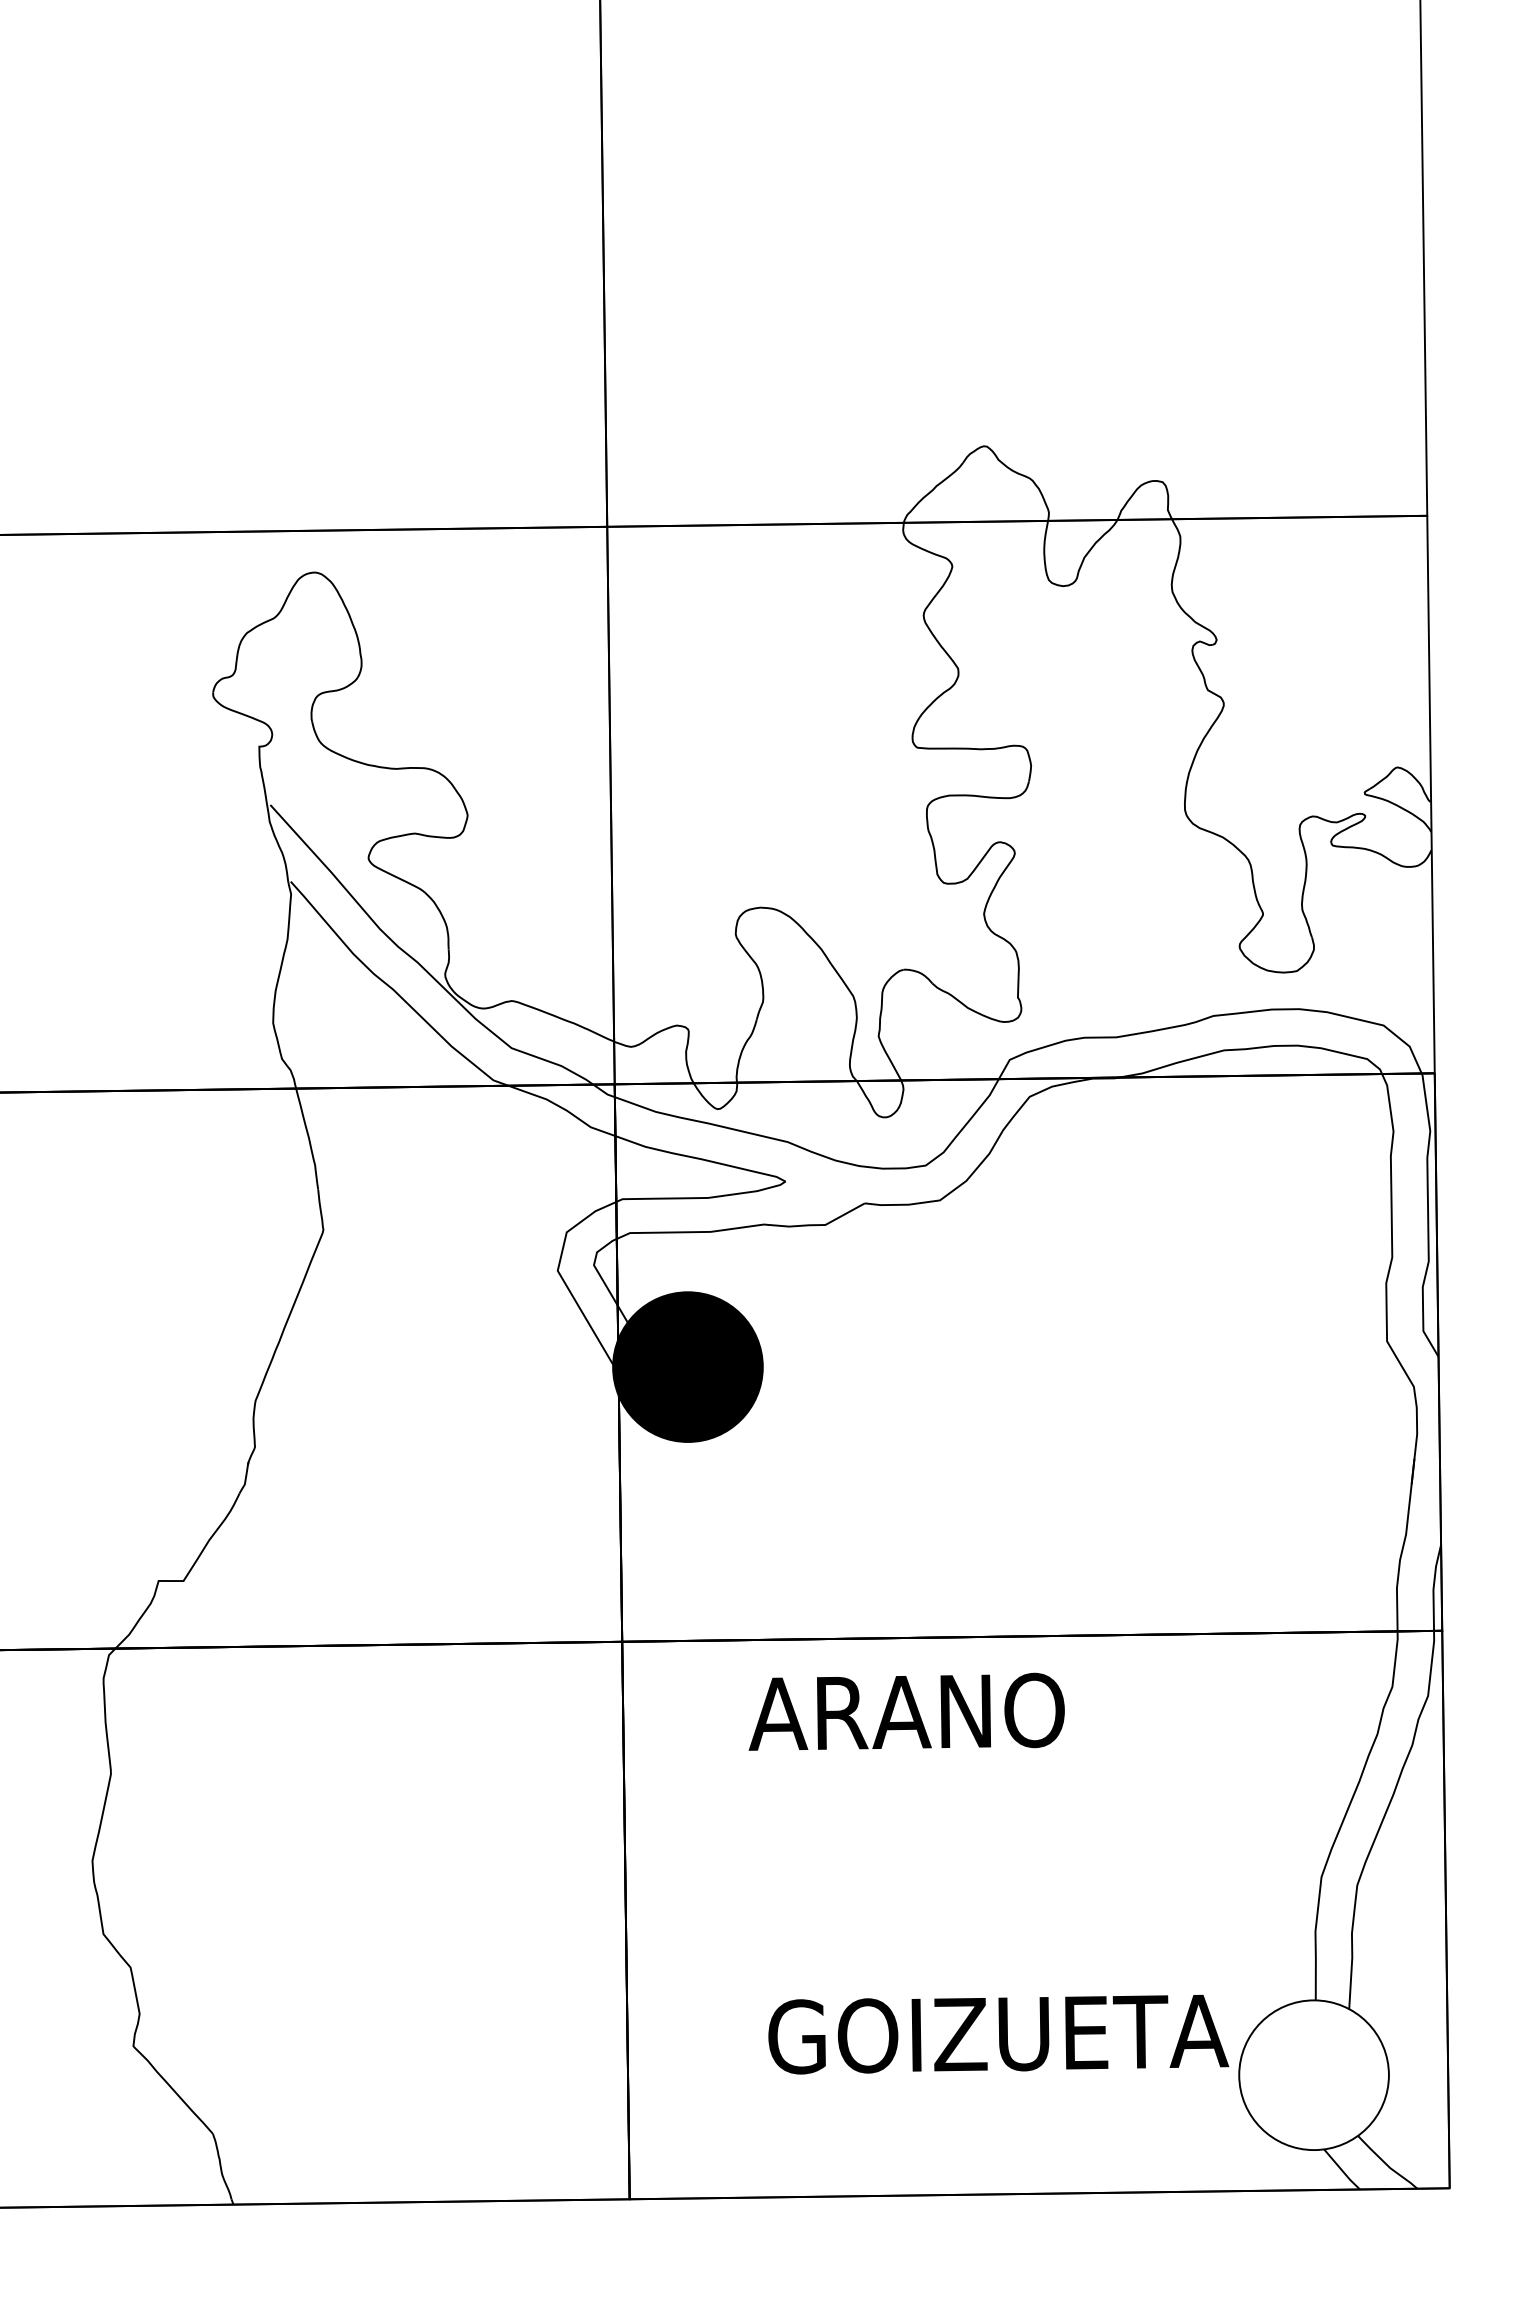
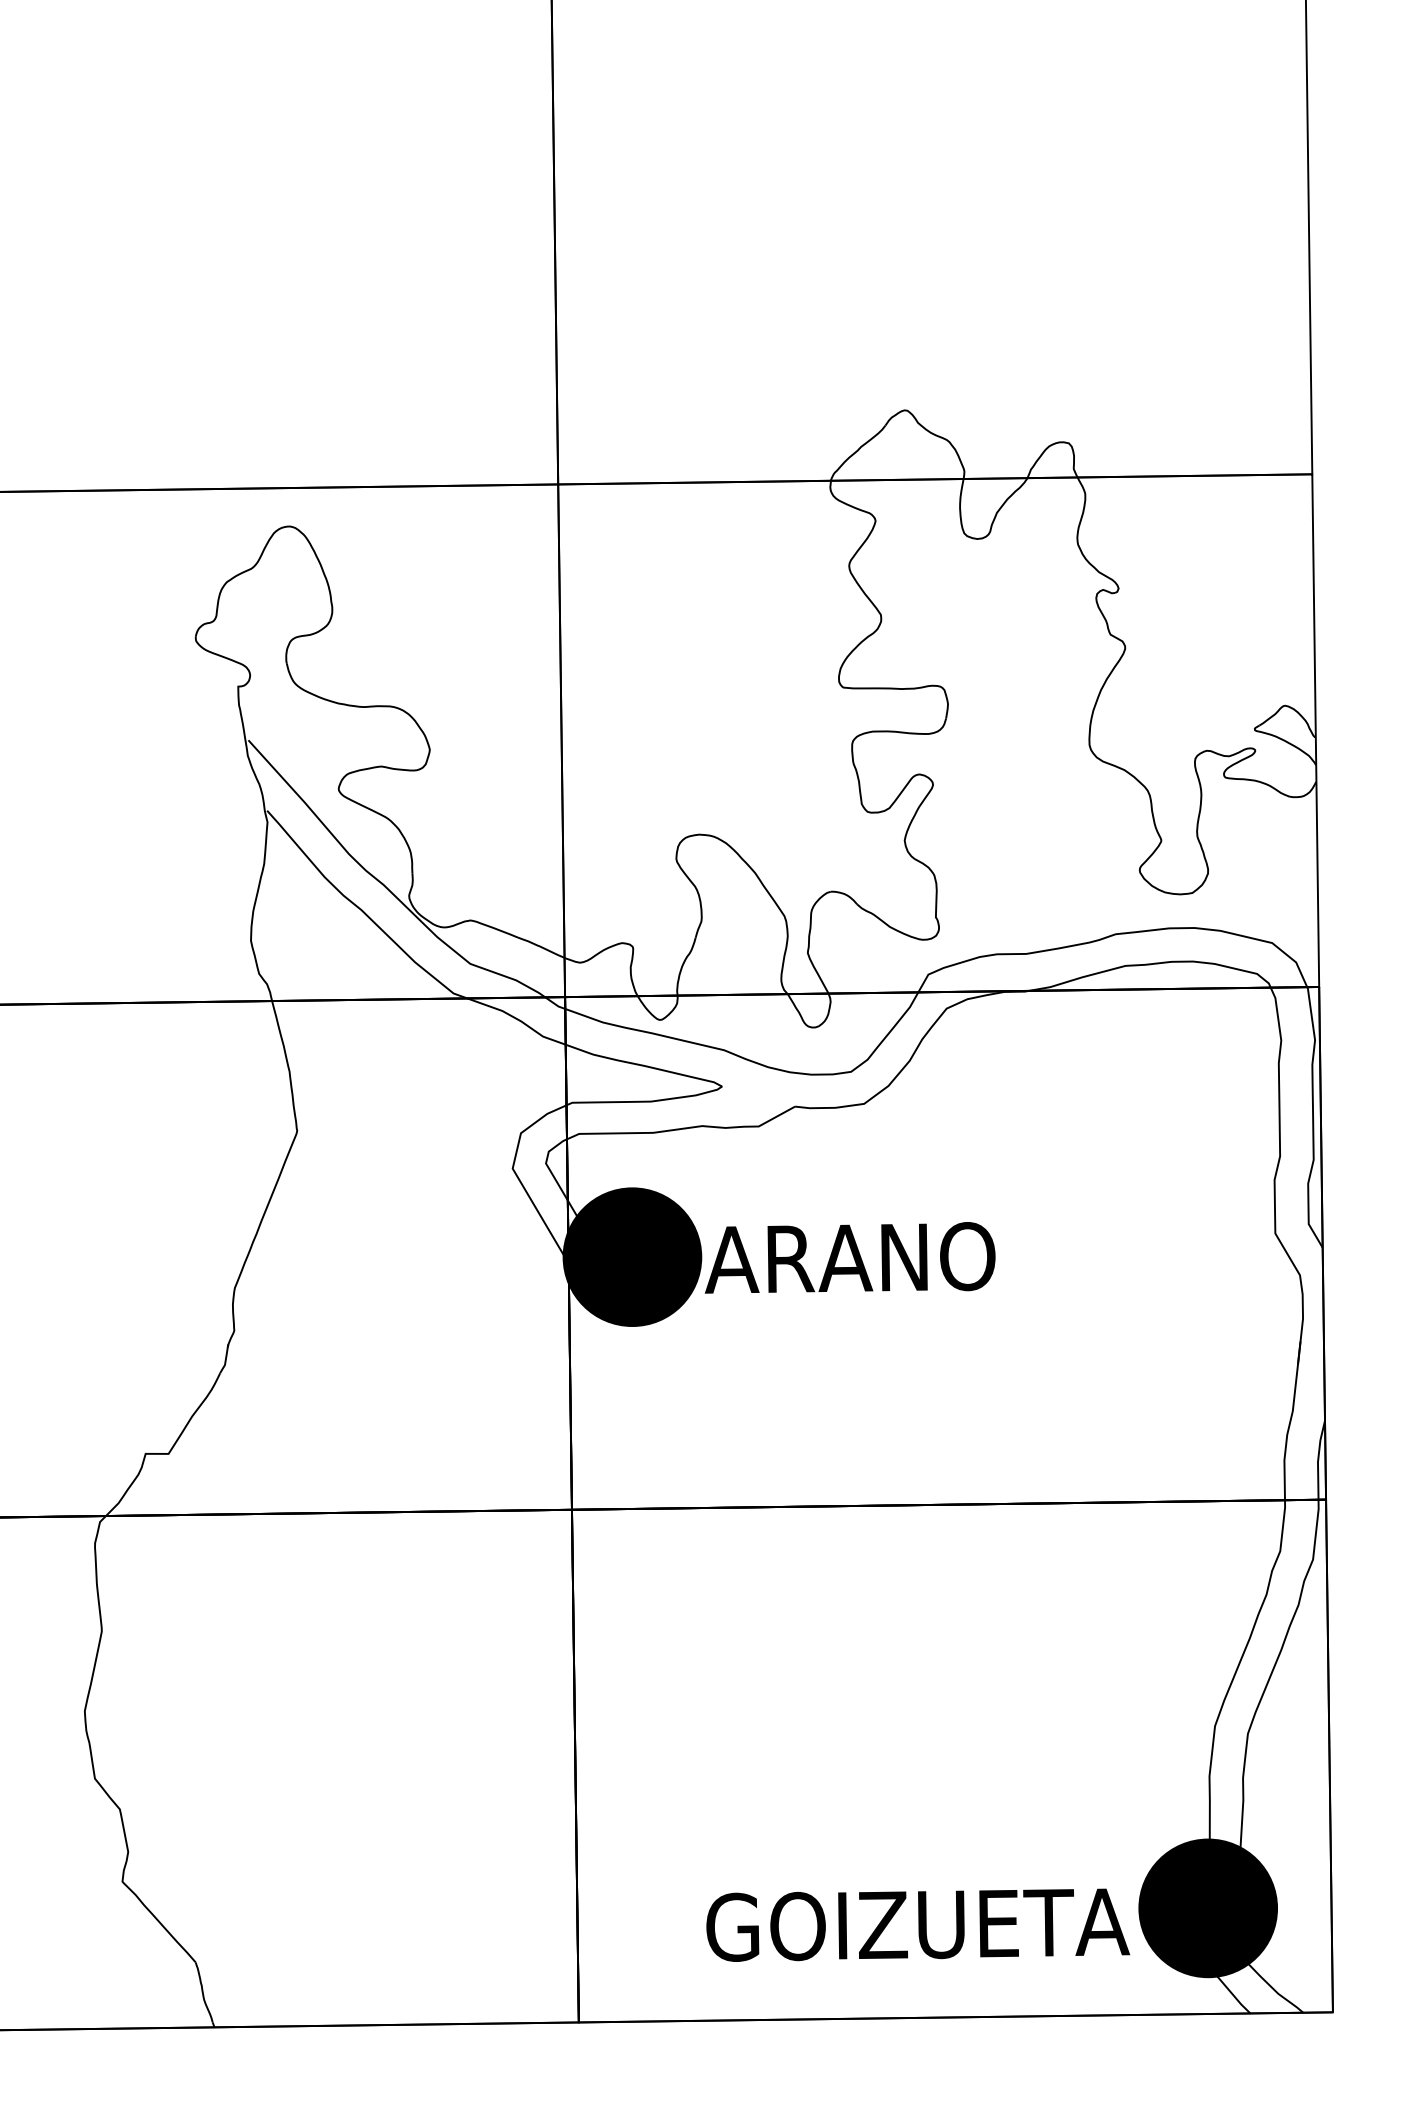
text: (906, 1711) -> (849, 1257), moved
text: (998, 2034) -> (918, 1925), moved
fill: (1313, 2075) -> (1207, 1908), added
fill: (1313, 2075) -> (1207, 1908), added

